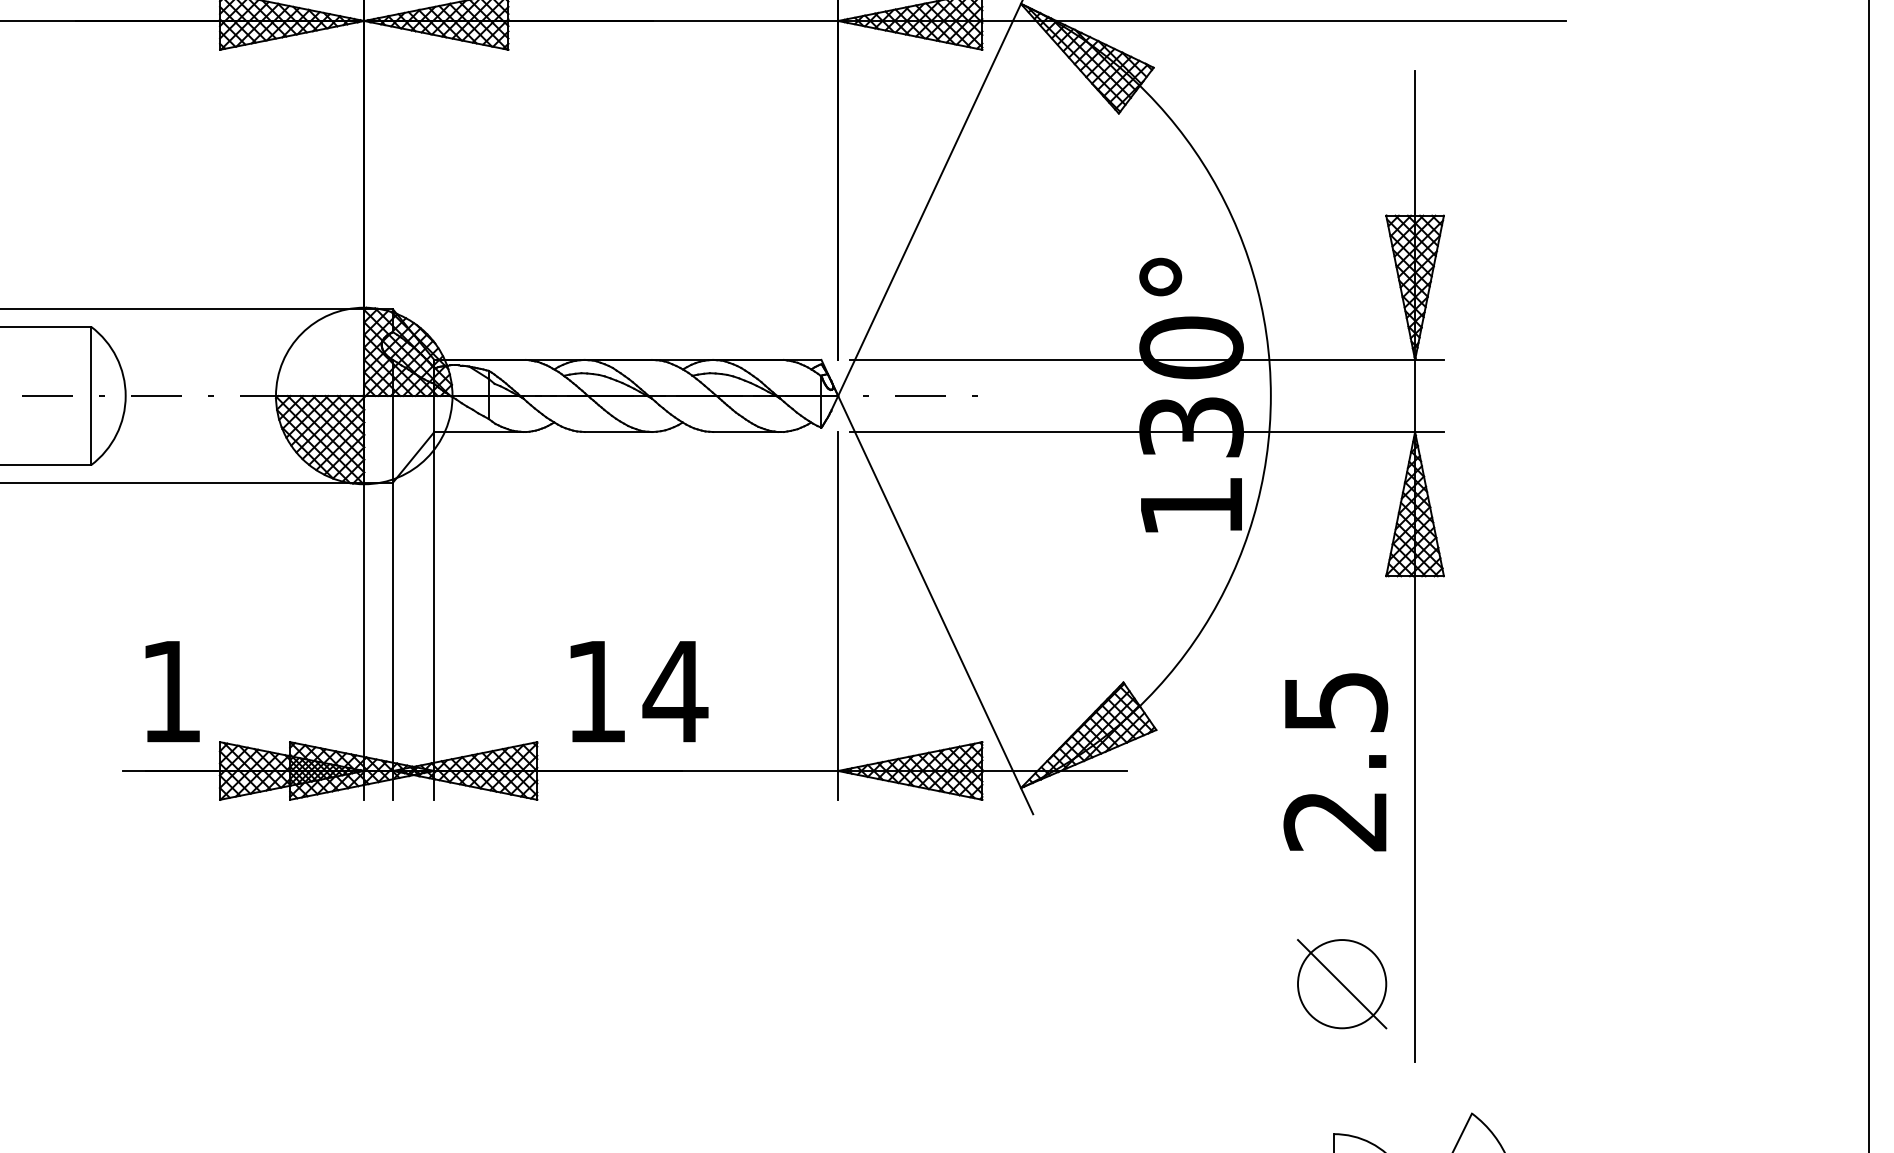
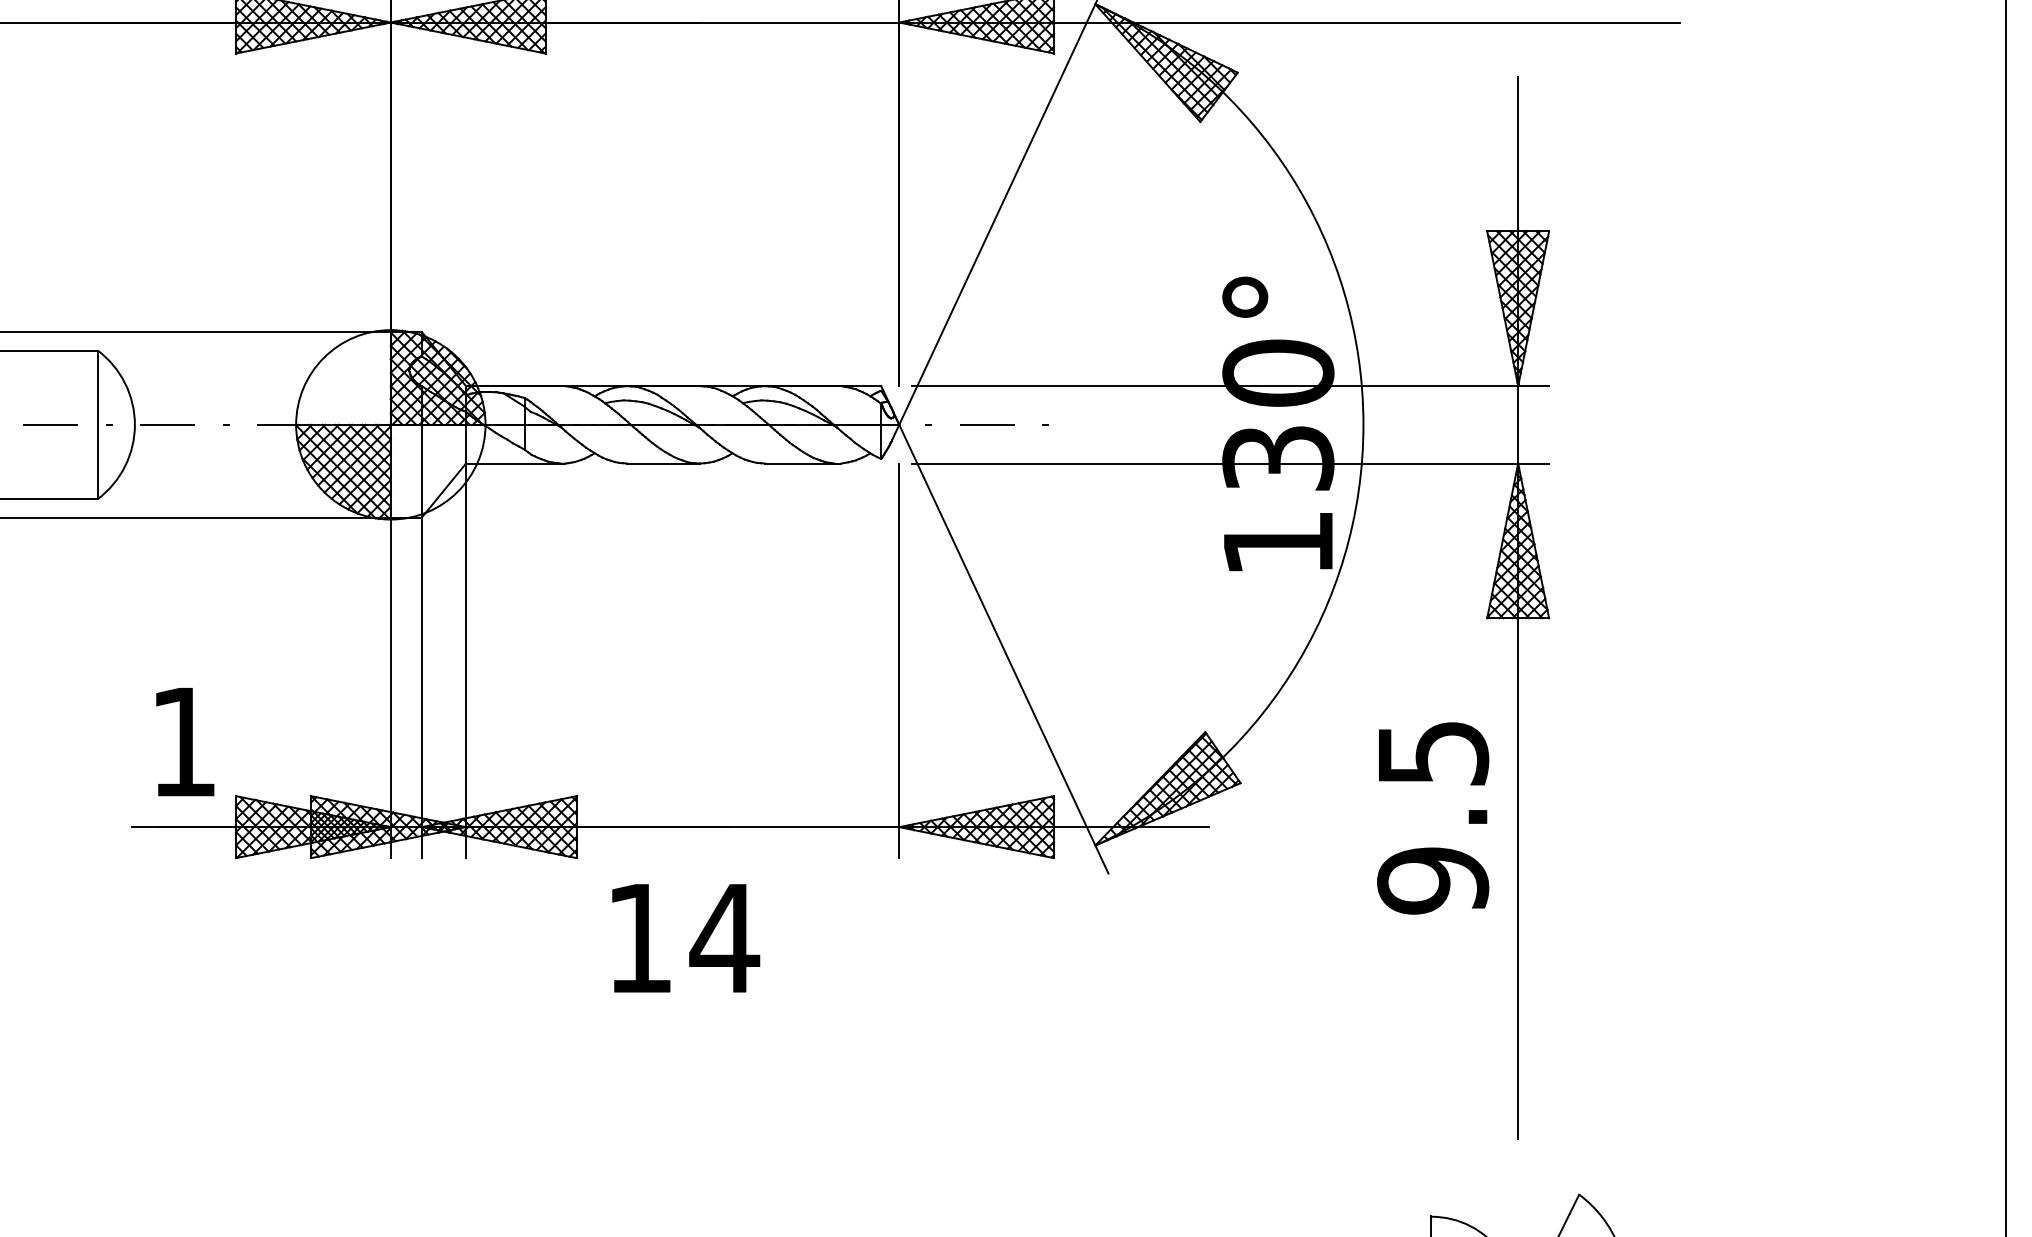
text: (639, 691) -> (686, 938), moved
text: (1335, 821) -> (1432, 881), 2.5 -> 9.5
part: (1342, 984) -> (1440, 1056), removed

